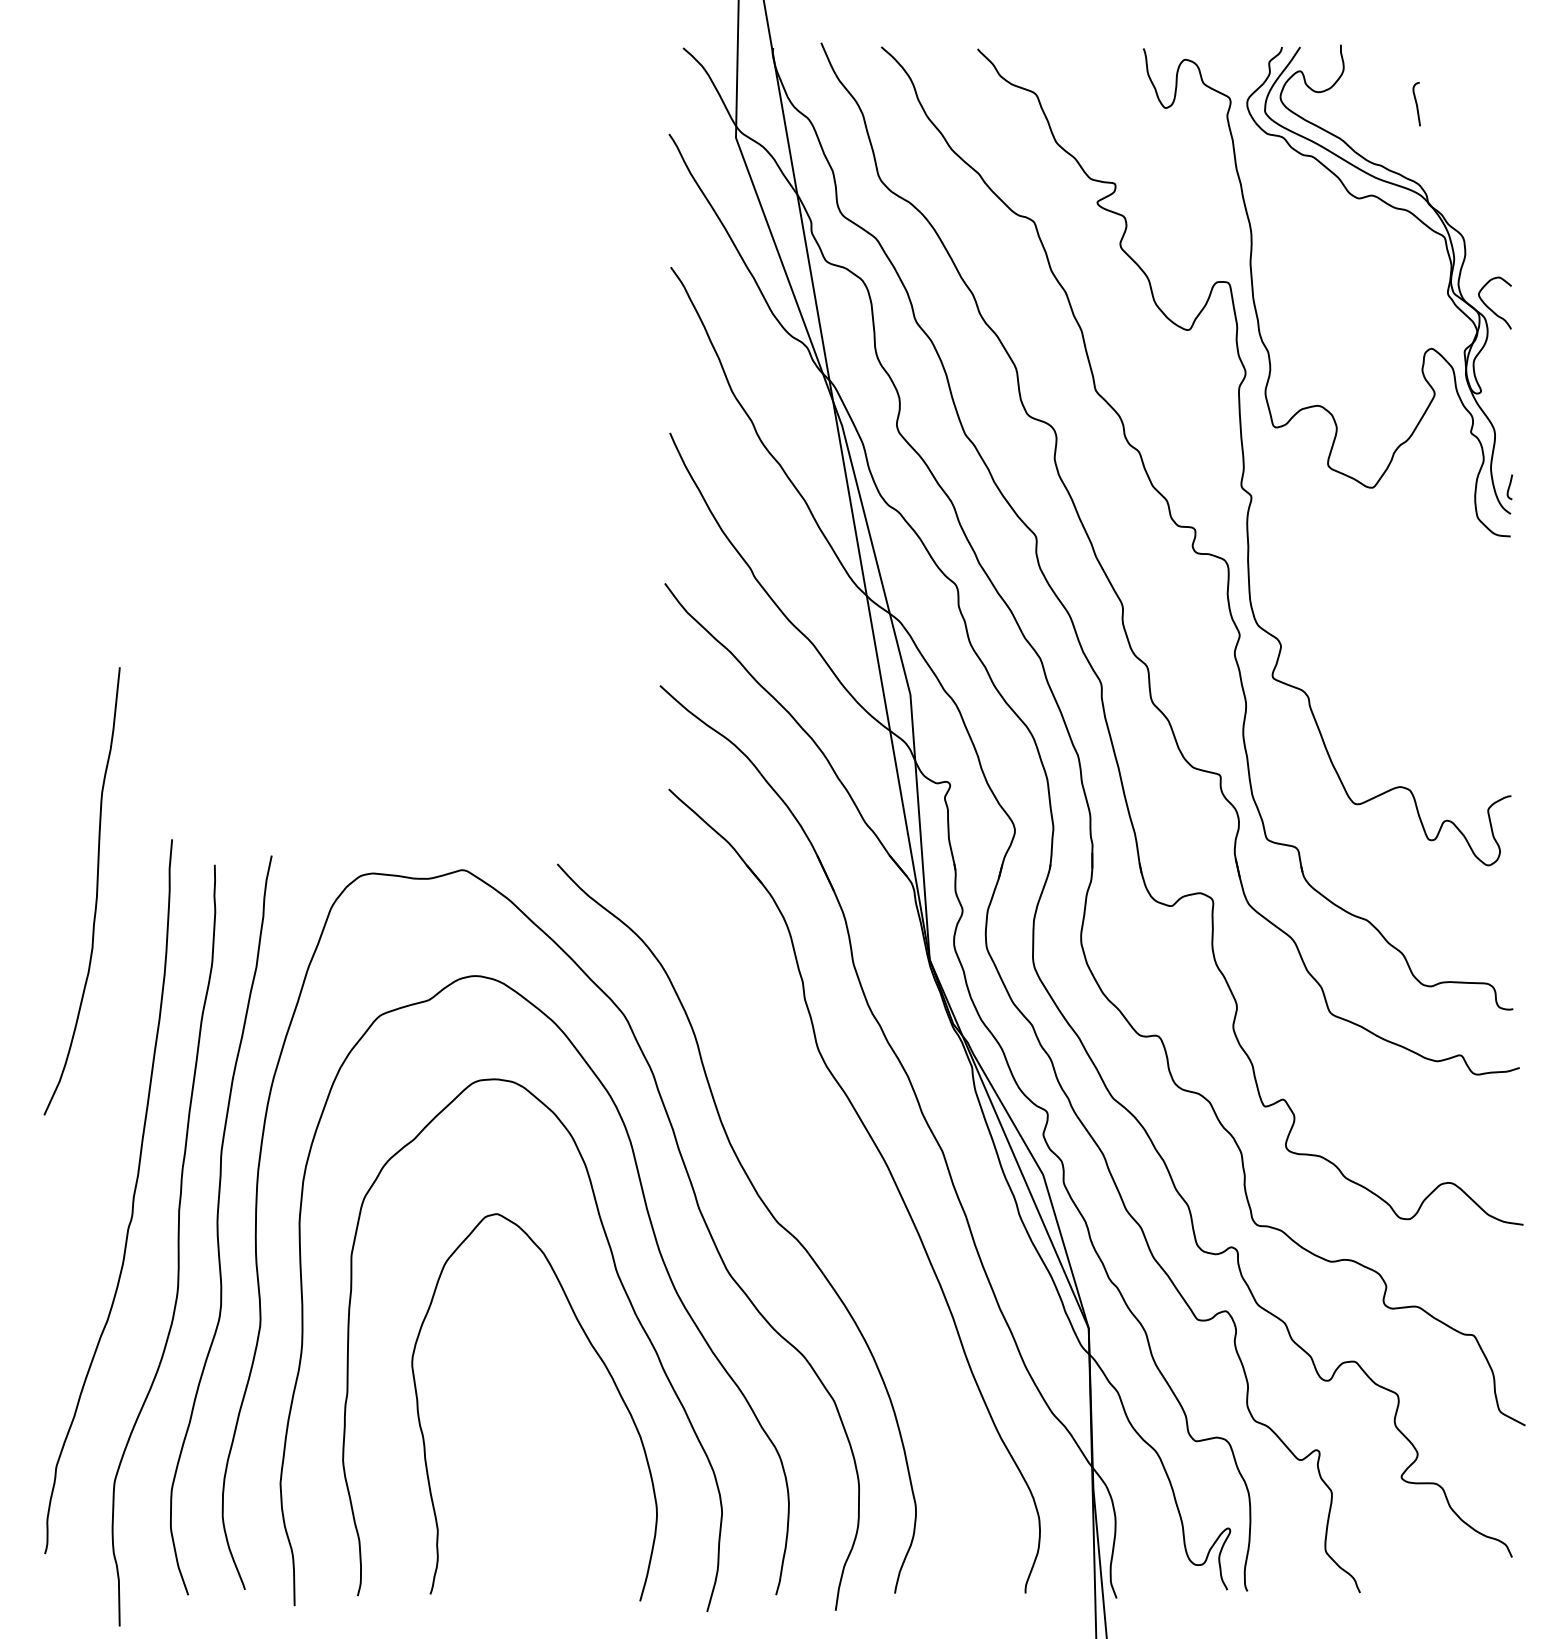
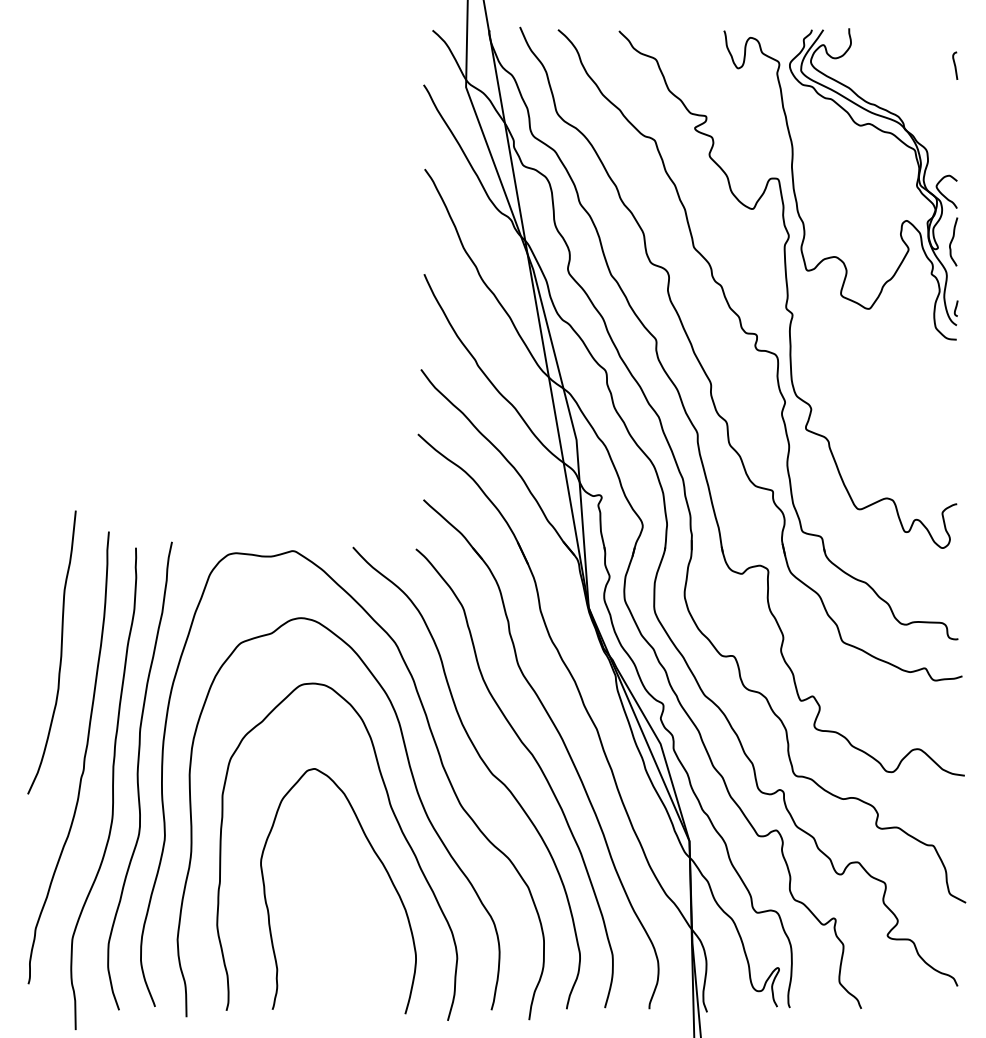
curve: (1417, 103) -> (955, 65), moved
curve: (1504, 381) -> (952, 241), added
curve: (95, 891) -> (60, 652), moved
curve: (848, 1208) -> (537, 765), added

